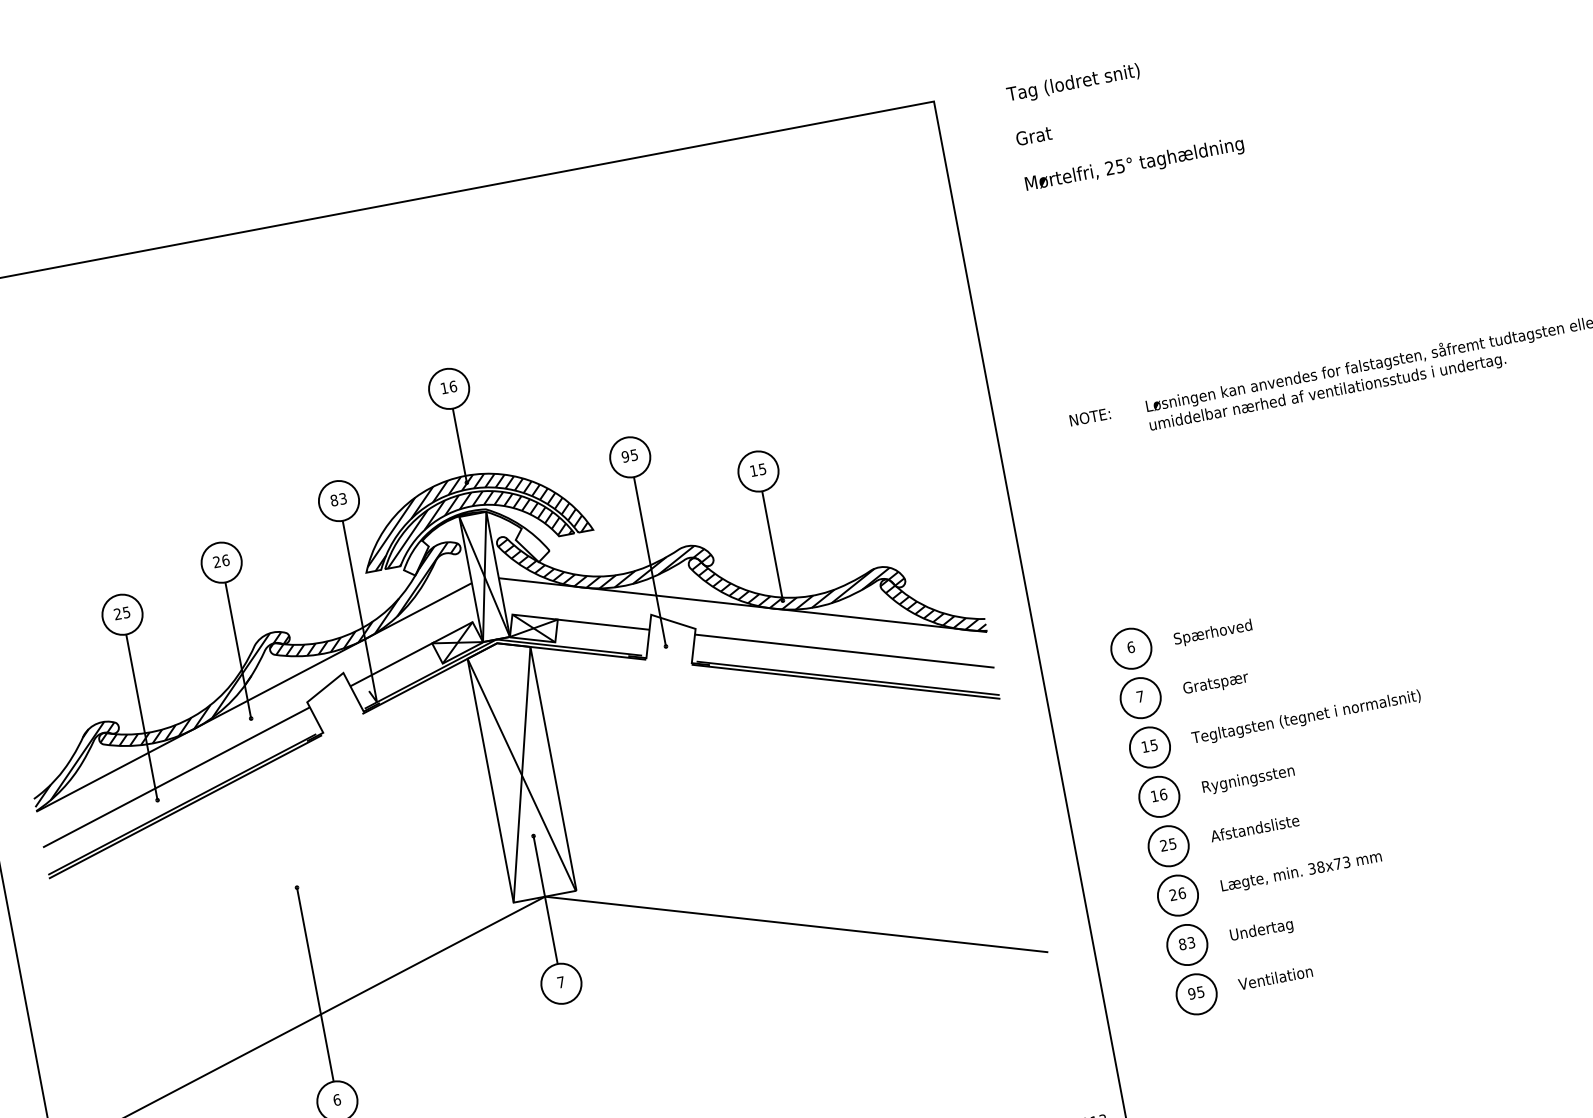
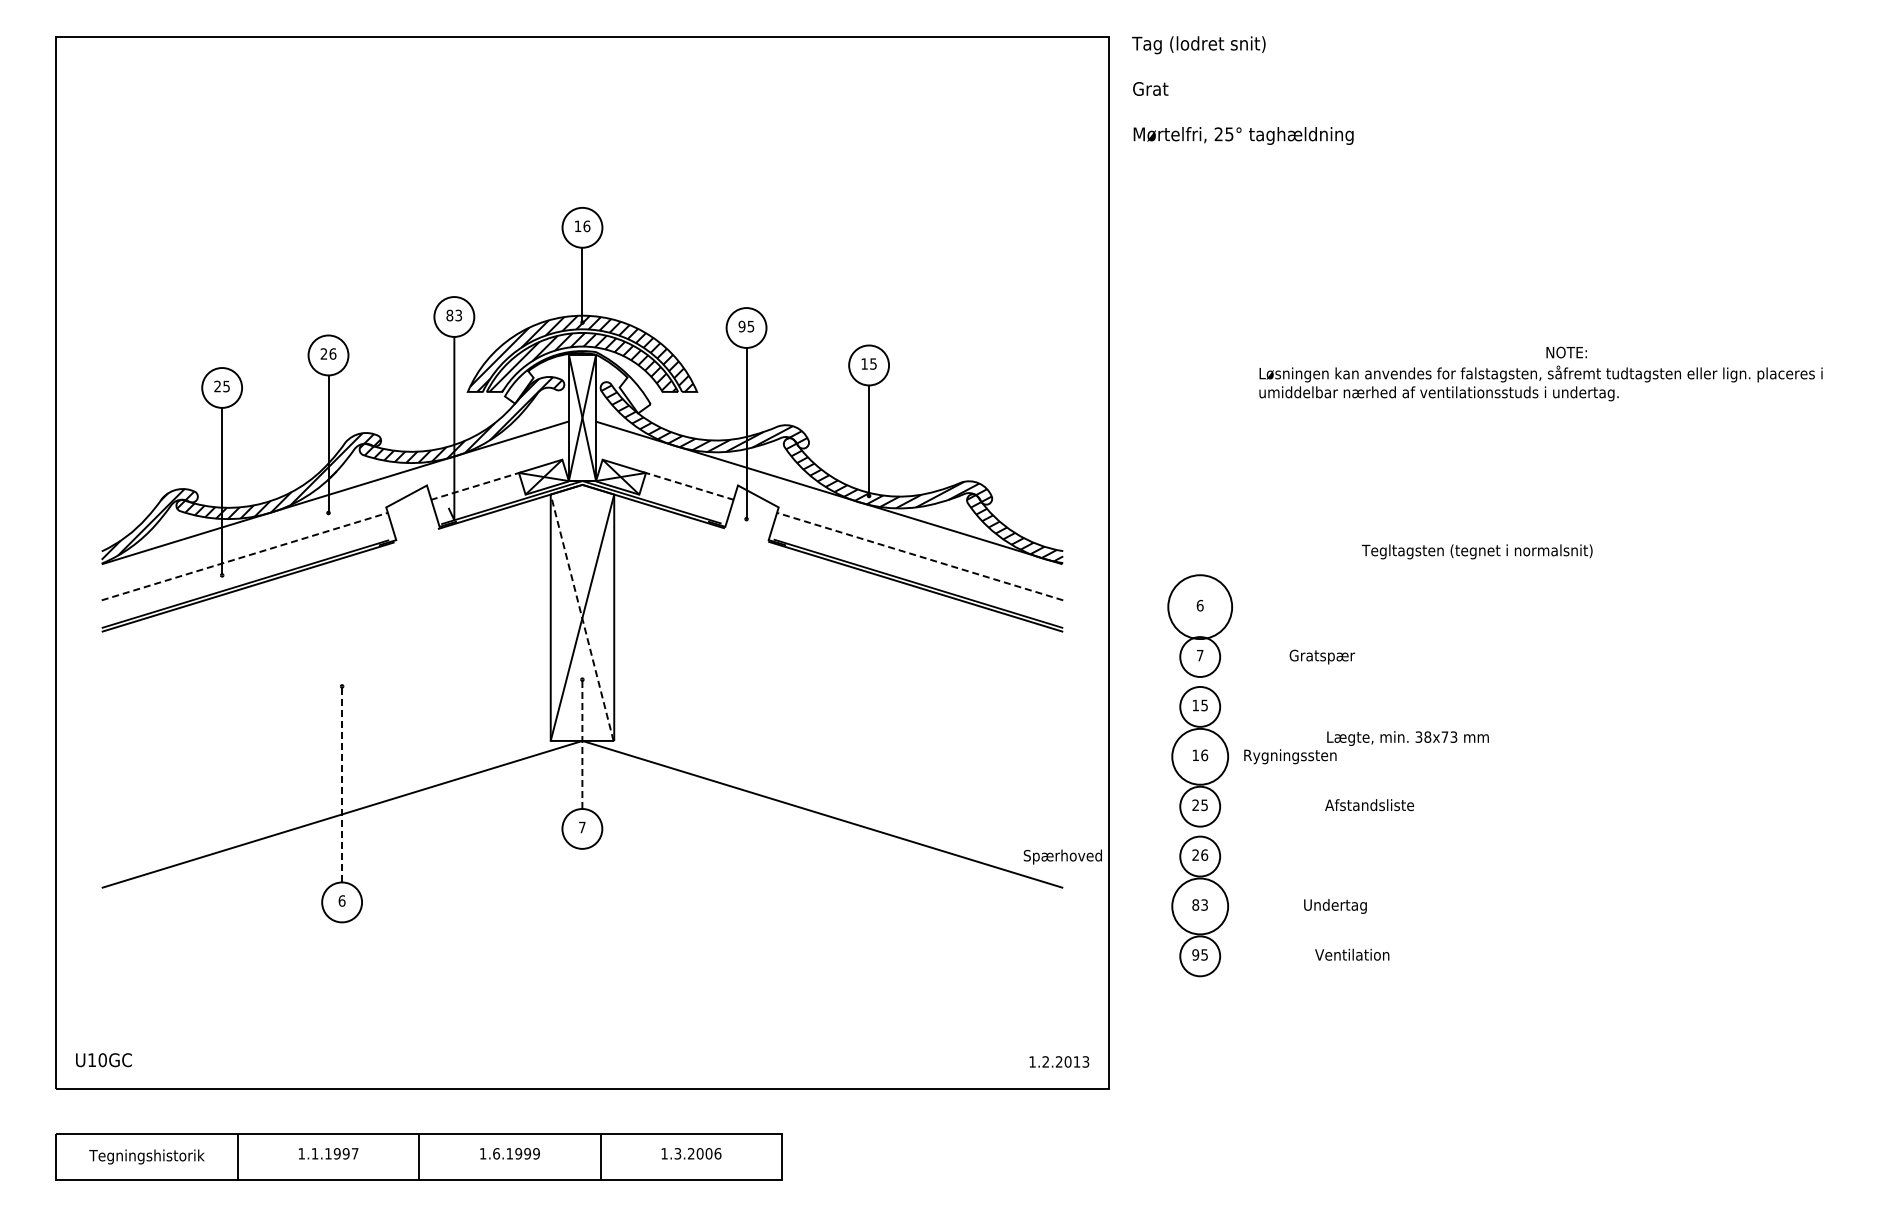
text: (1125, 120) -> (1242, 90), moved
text: (1089, 417) -> (1566, 352), moved
line: (602, 625) -> (688, 486), solid -> dashed
text: (1212, 632) -> (1062, 856), moved
circle: (1131, 649) -> (1200, 607), size x1.6
line: (845, 650) -> (920, 556), solid -> dashed
line: (392, 664) -> (476, 486), solid -> dashed
text: (1216, 683) -> (1322, 656), moved
text: (1305, 717) -> (1476, 551), moved
line: (522, 774) -> (582, 617), solid -> dashed
line: (176, 777) -> (244, 556), solid -> dashed
circle: (1159, 796) -> (1200, 756), size x1.4
text: (1254, 828) -> (1369, 805), moved
text: (1300, 872) -> (1407, 738), moved
line: (545, 900) -> (582, 744), solid -> dashed
text: (1261, 930) -> (1335, 906), moved
circle: (1187, 944) -> (1200, 906), size x1.4
text: (1275, 977) -> (1352, 954), moved
line: (315, 983) -> (342, 783), solid -> dashed

